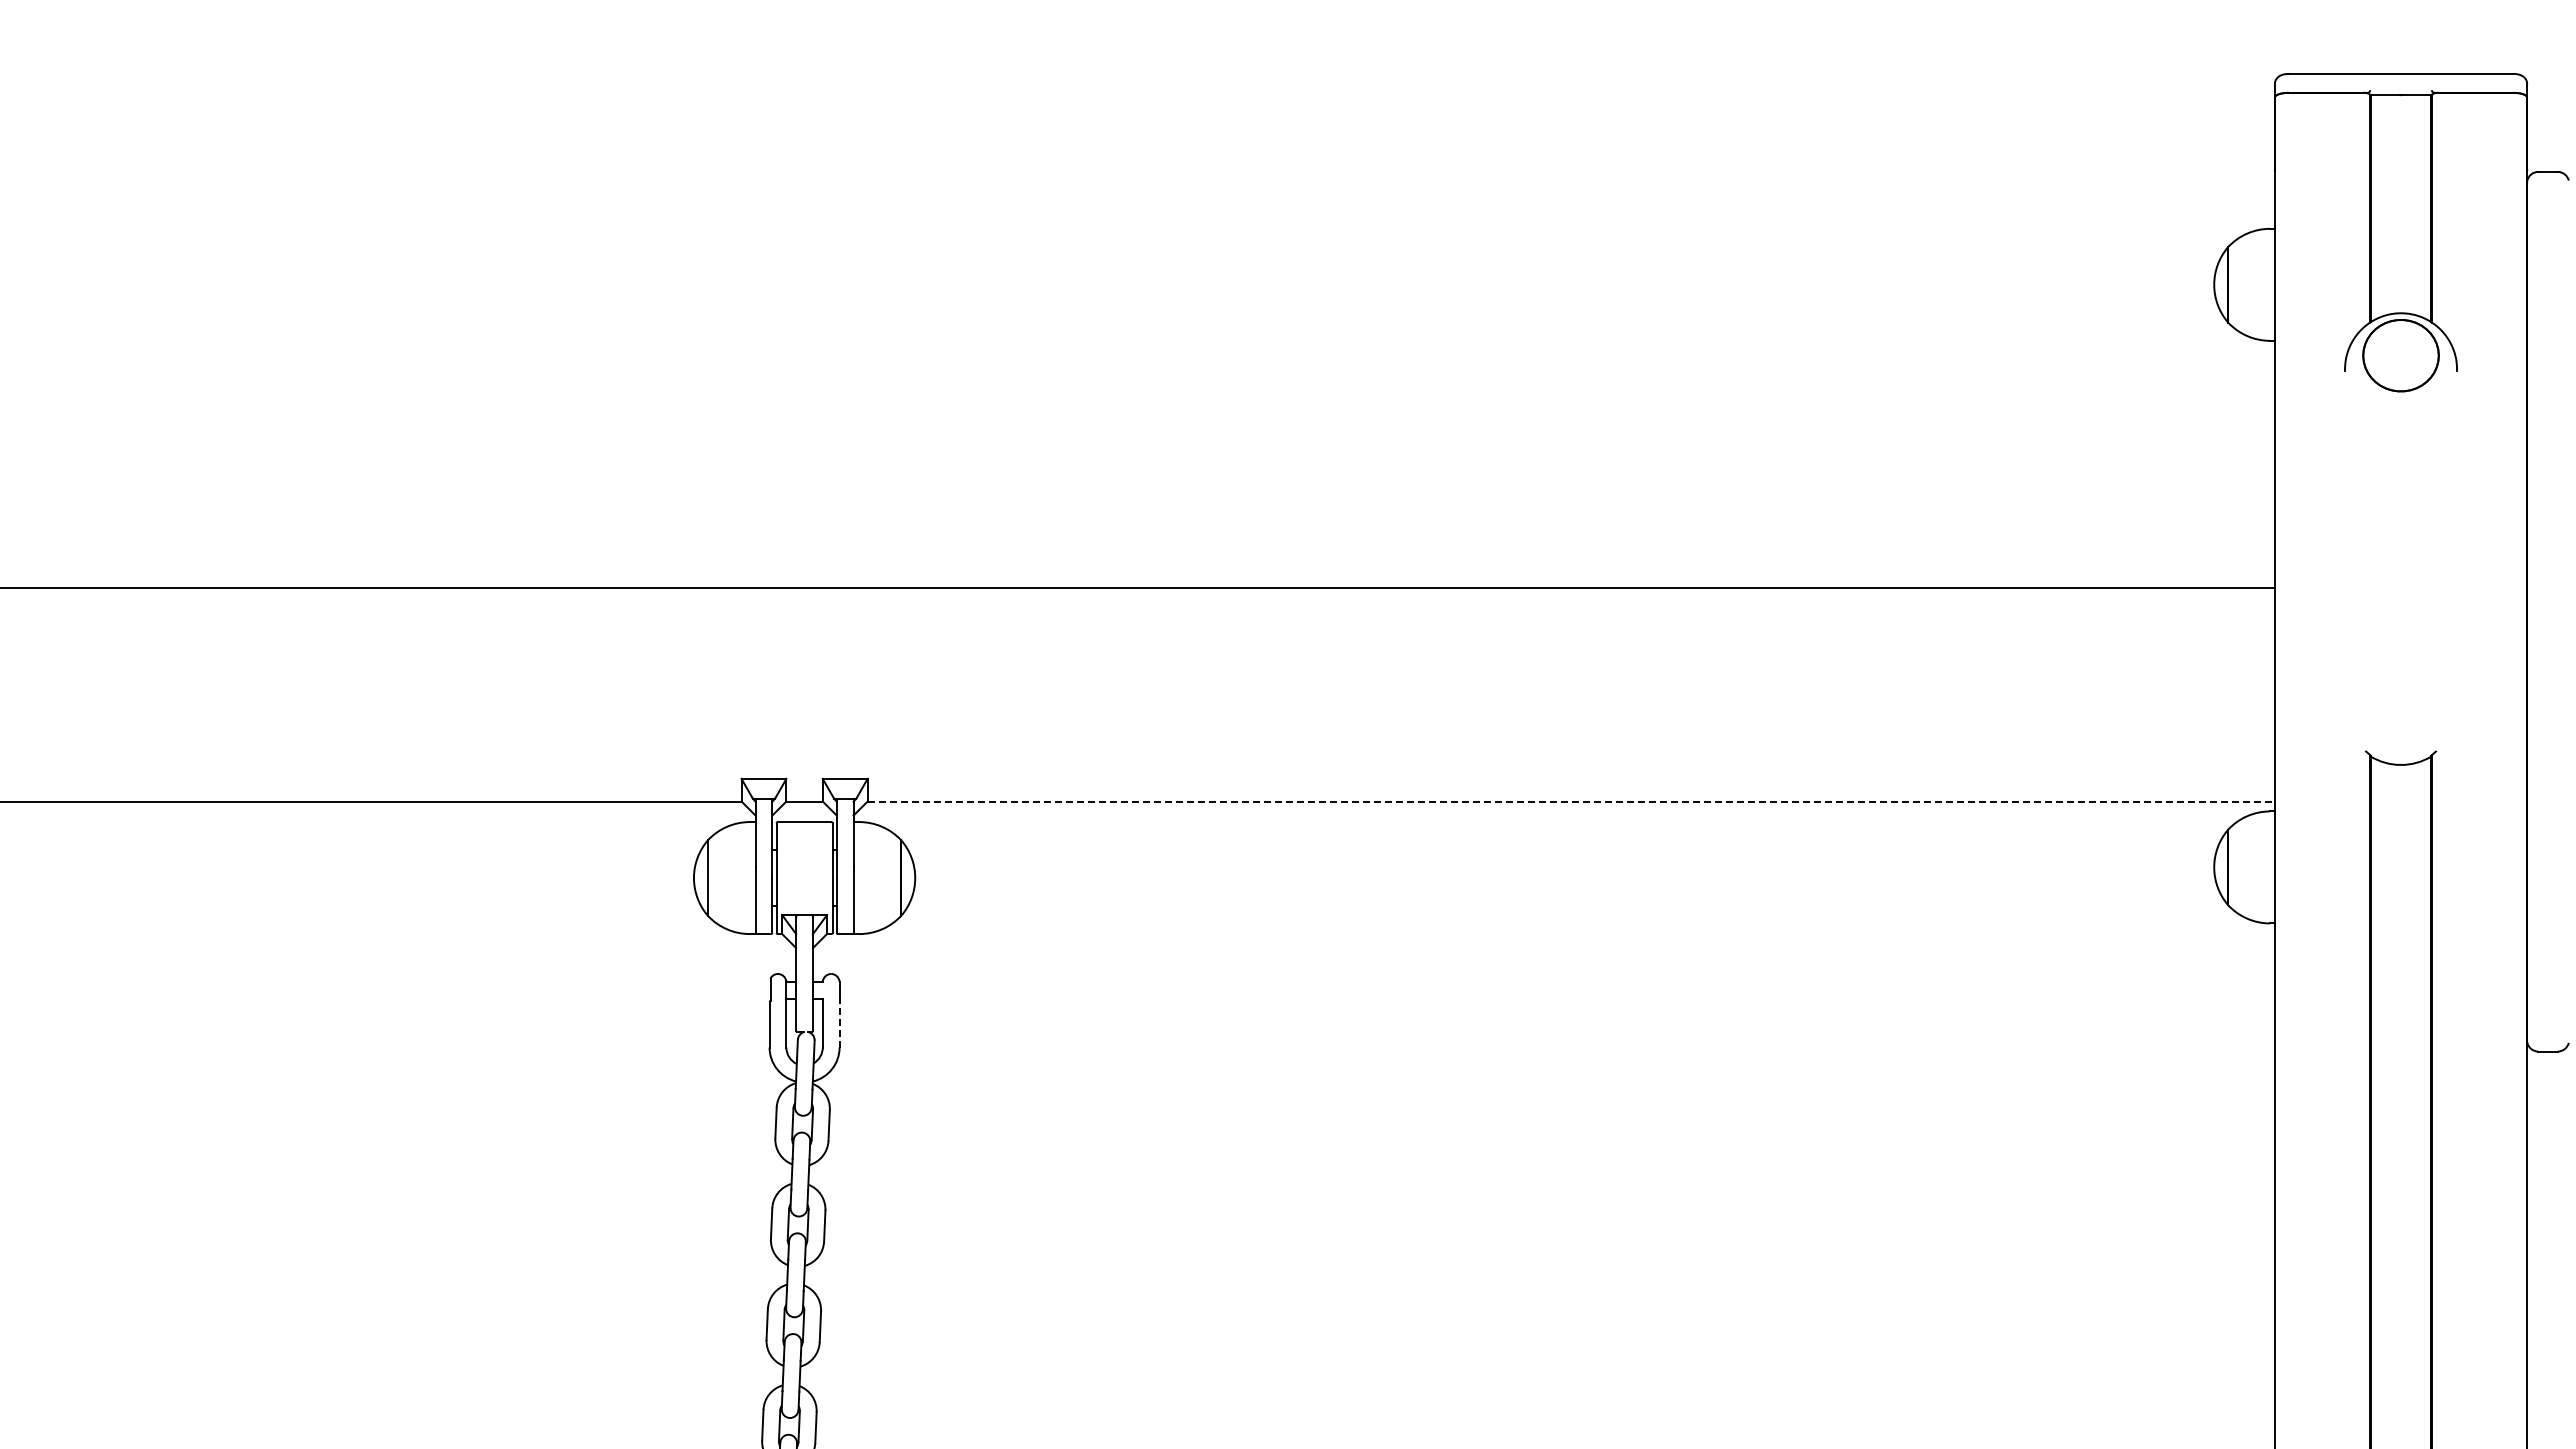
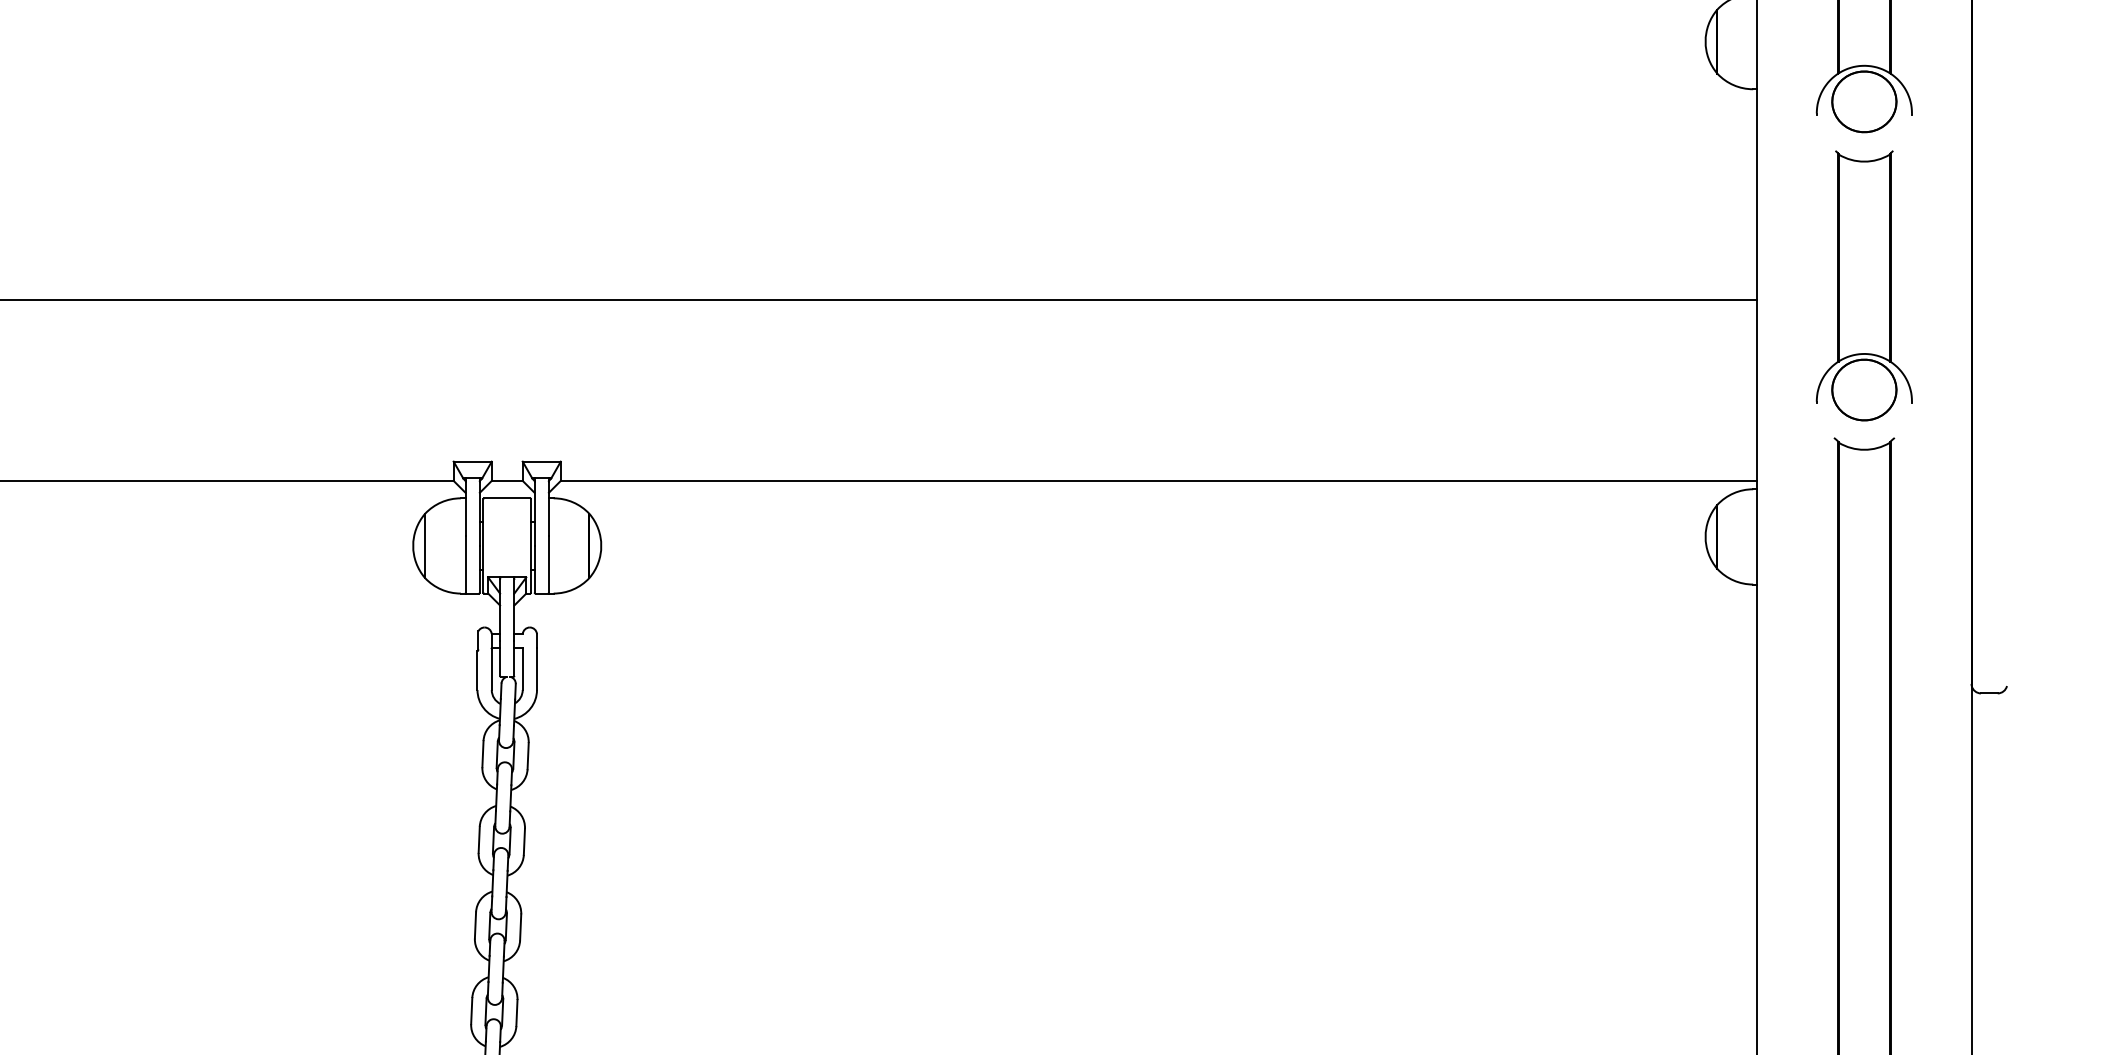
part: (2400, 571) -> (1863, 285), added
line: (1571, 801) -> (1159, 480), dashed -> solid
line: (839, 1023) -> (536, 669), dashed -> solid

